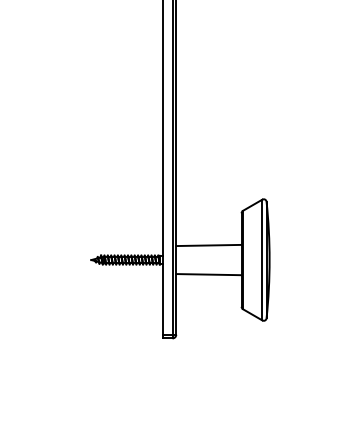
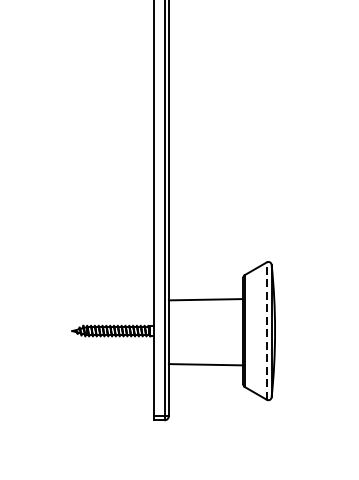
line: (208, 245) -> (205, 299), moved
line: (262, 259) -> (266, 330), solid -> dashed
line: (208, 274) -> (205, 364), moved

